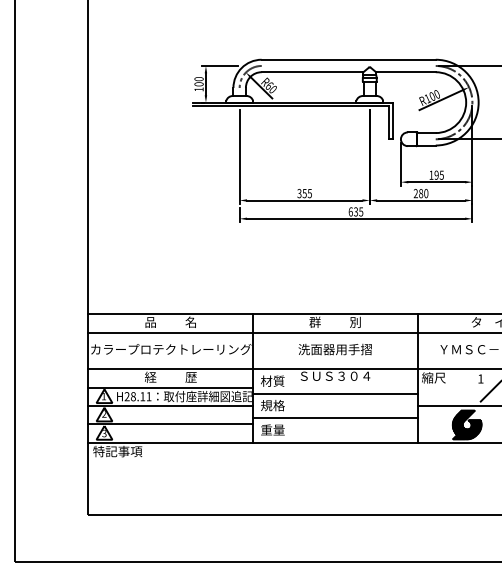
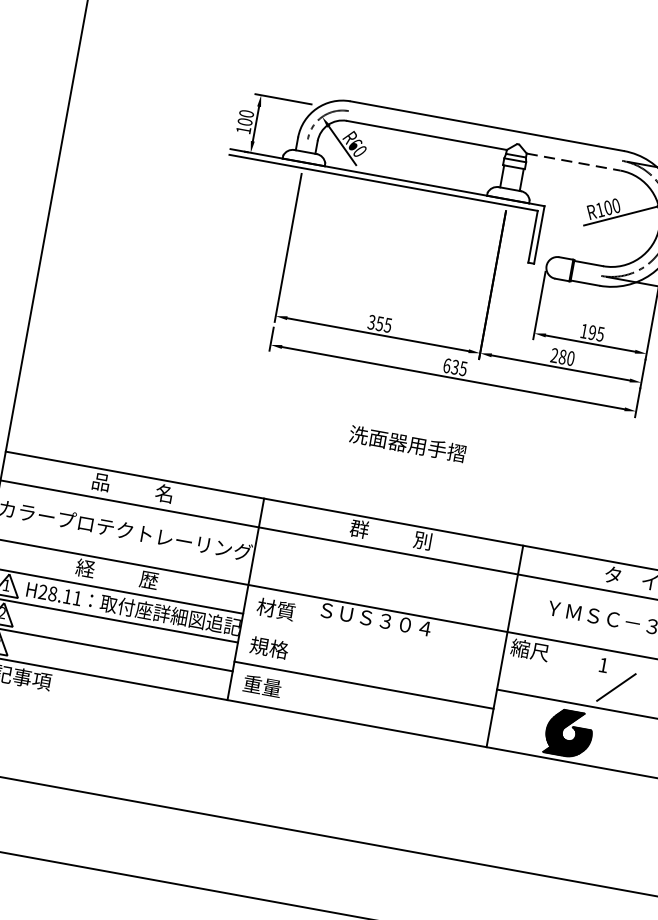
line: (405, 72) -> (572, 162), solid -> dashed
text: (334, 349) -> (406, 443), moved
line: (334, 393) -> (369, 646), removed

